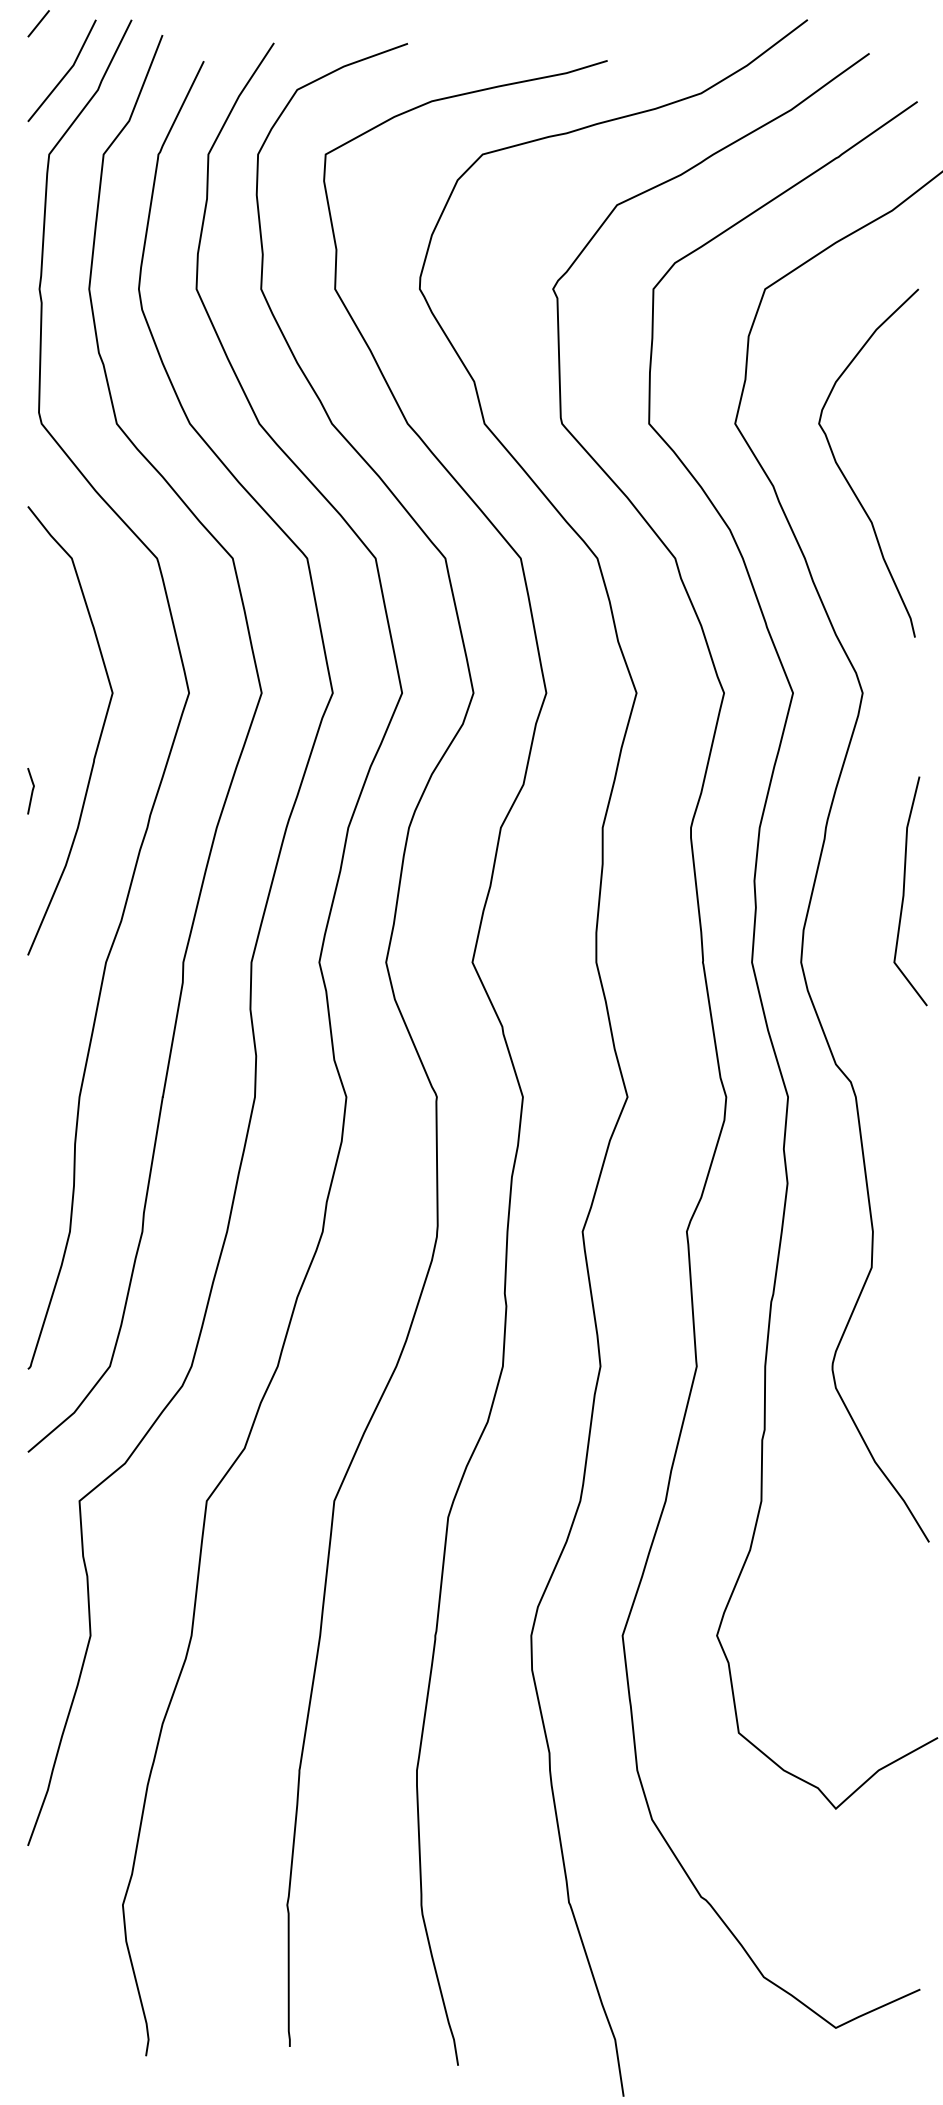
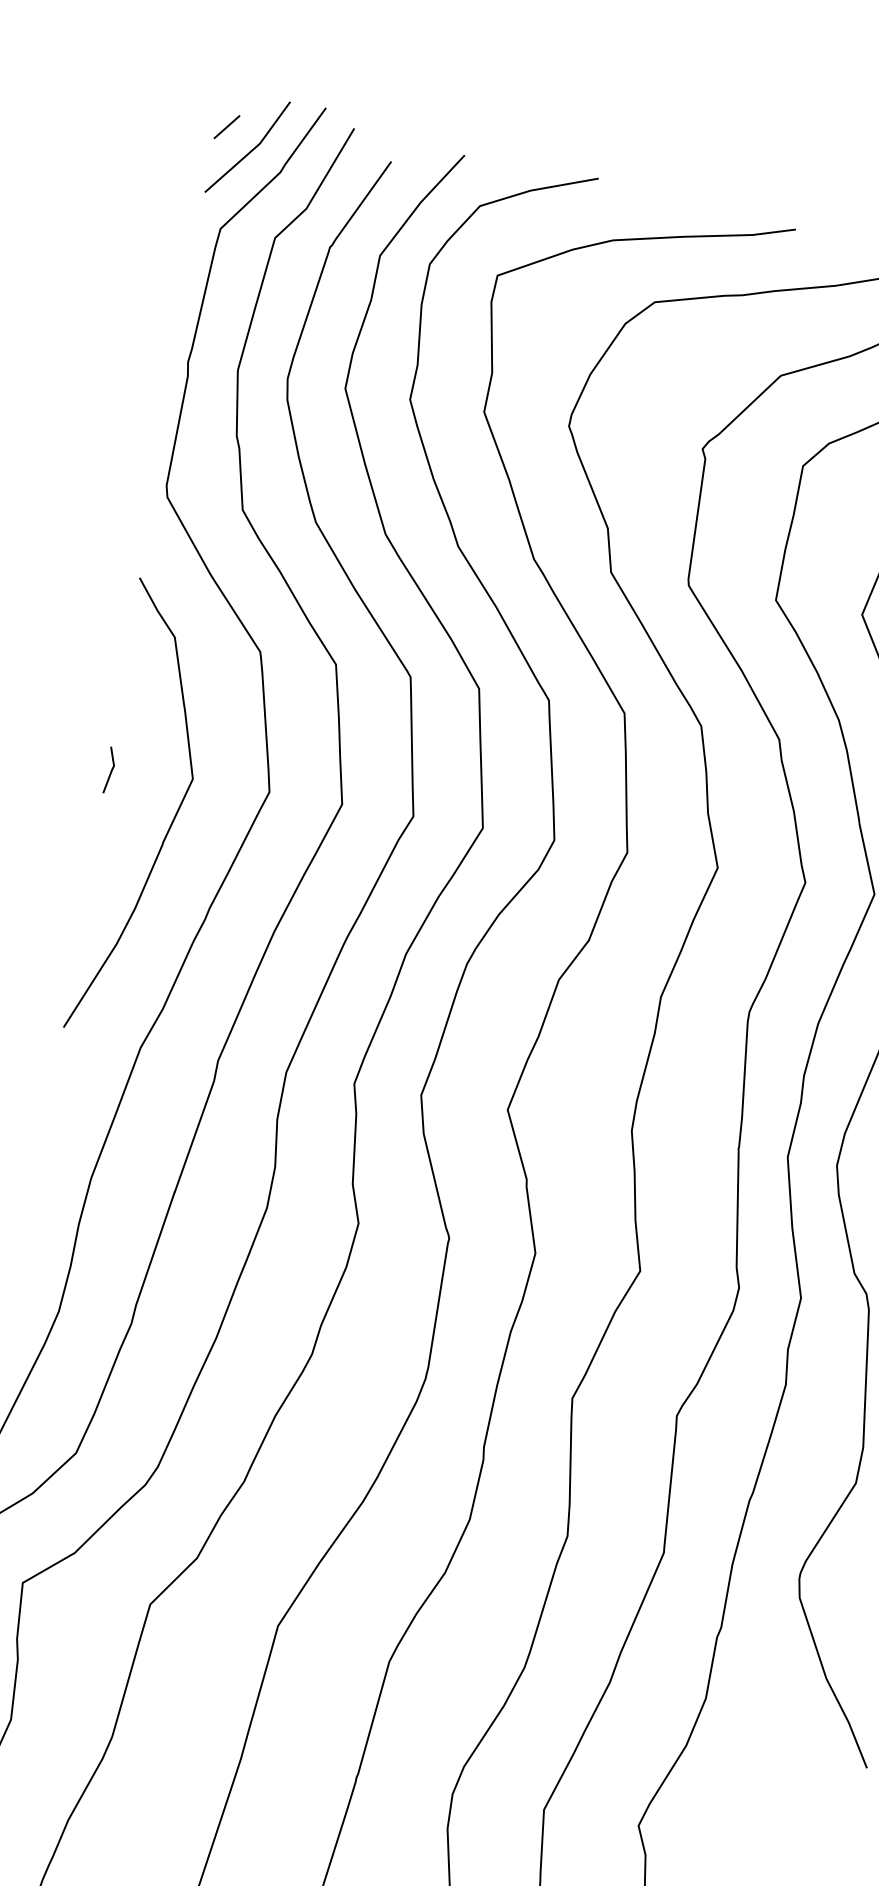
line: (38, 23) -> (226, 126), moved
line: (31, 791) -> (110, 770), moved

